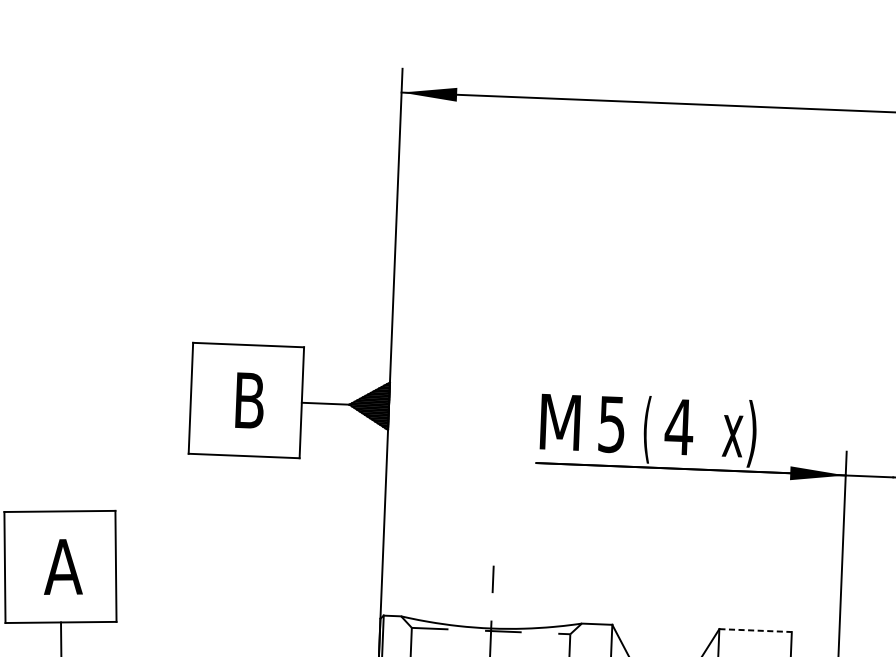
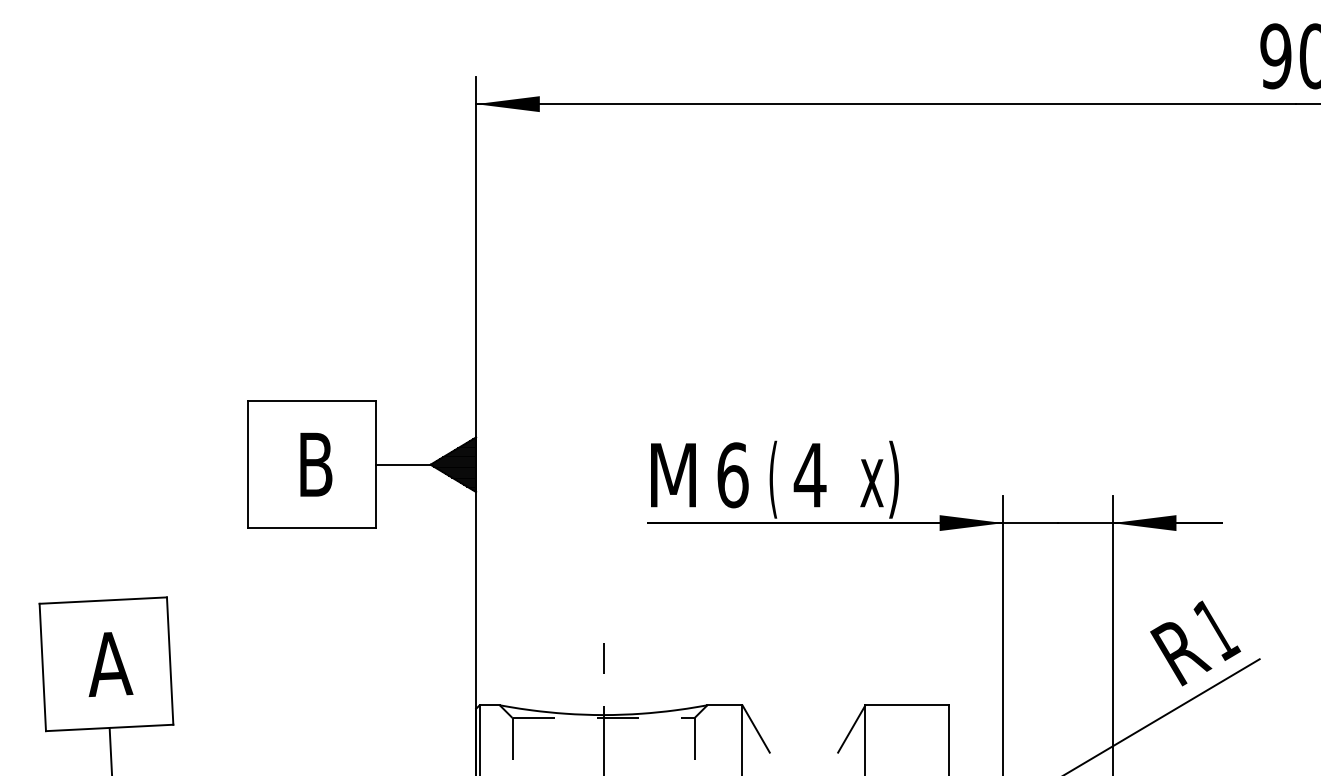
text: (611, 424) -> (732, 475), 5 -> 6
line: (755, 630) -> (907, 705), dashed -> solid

